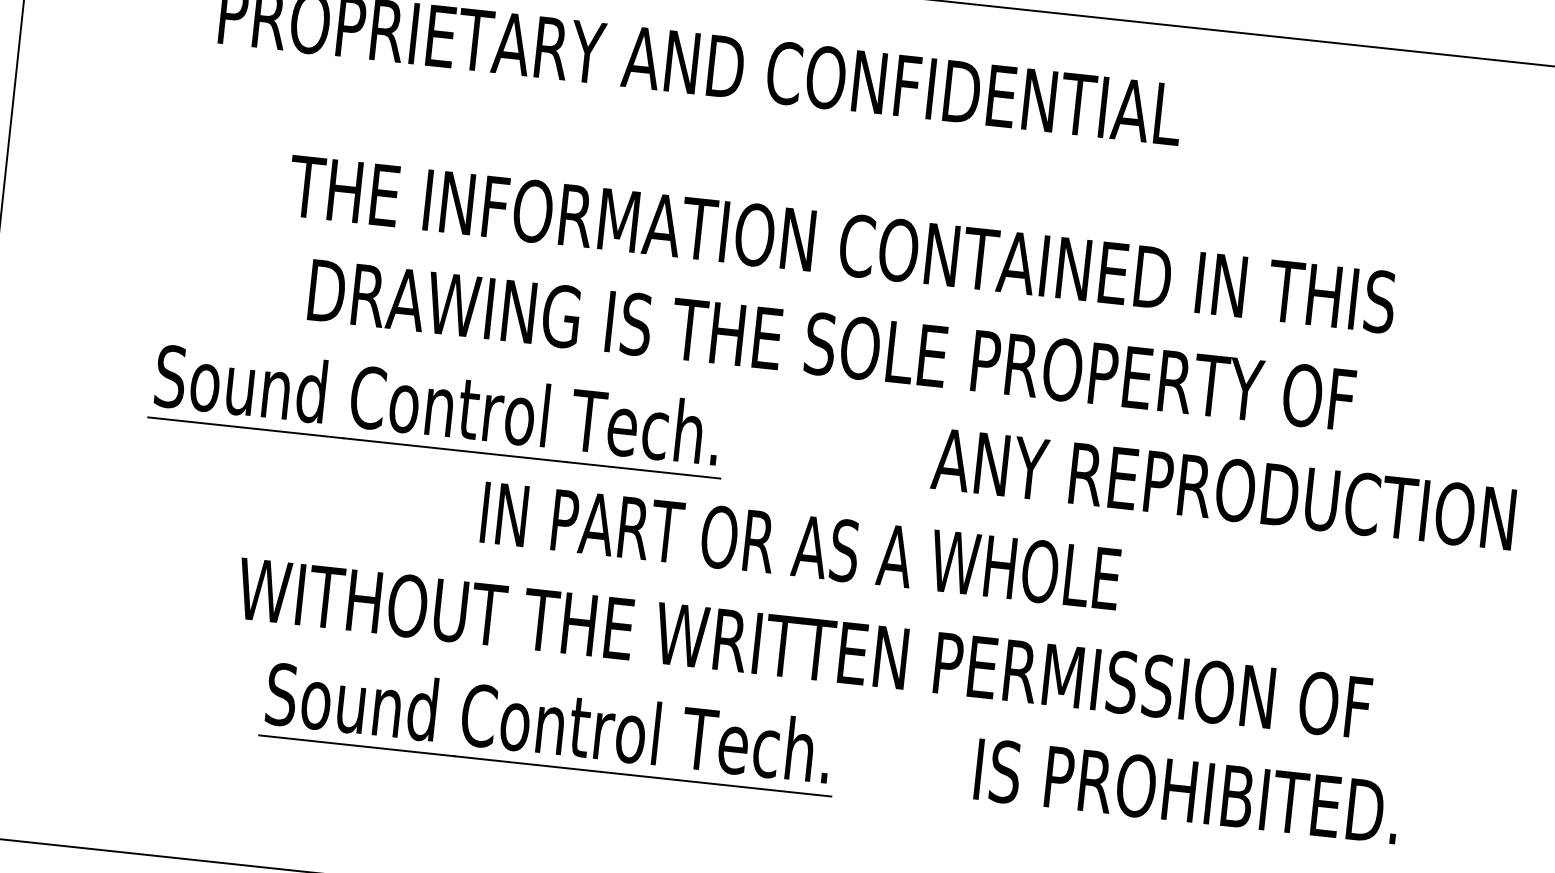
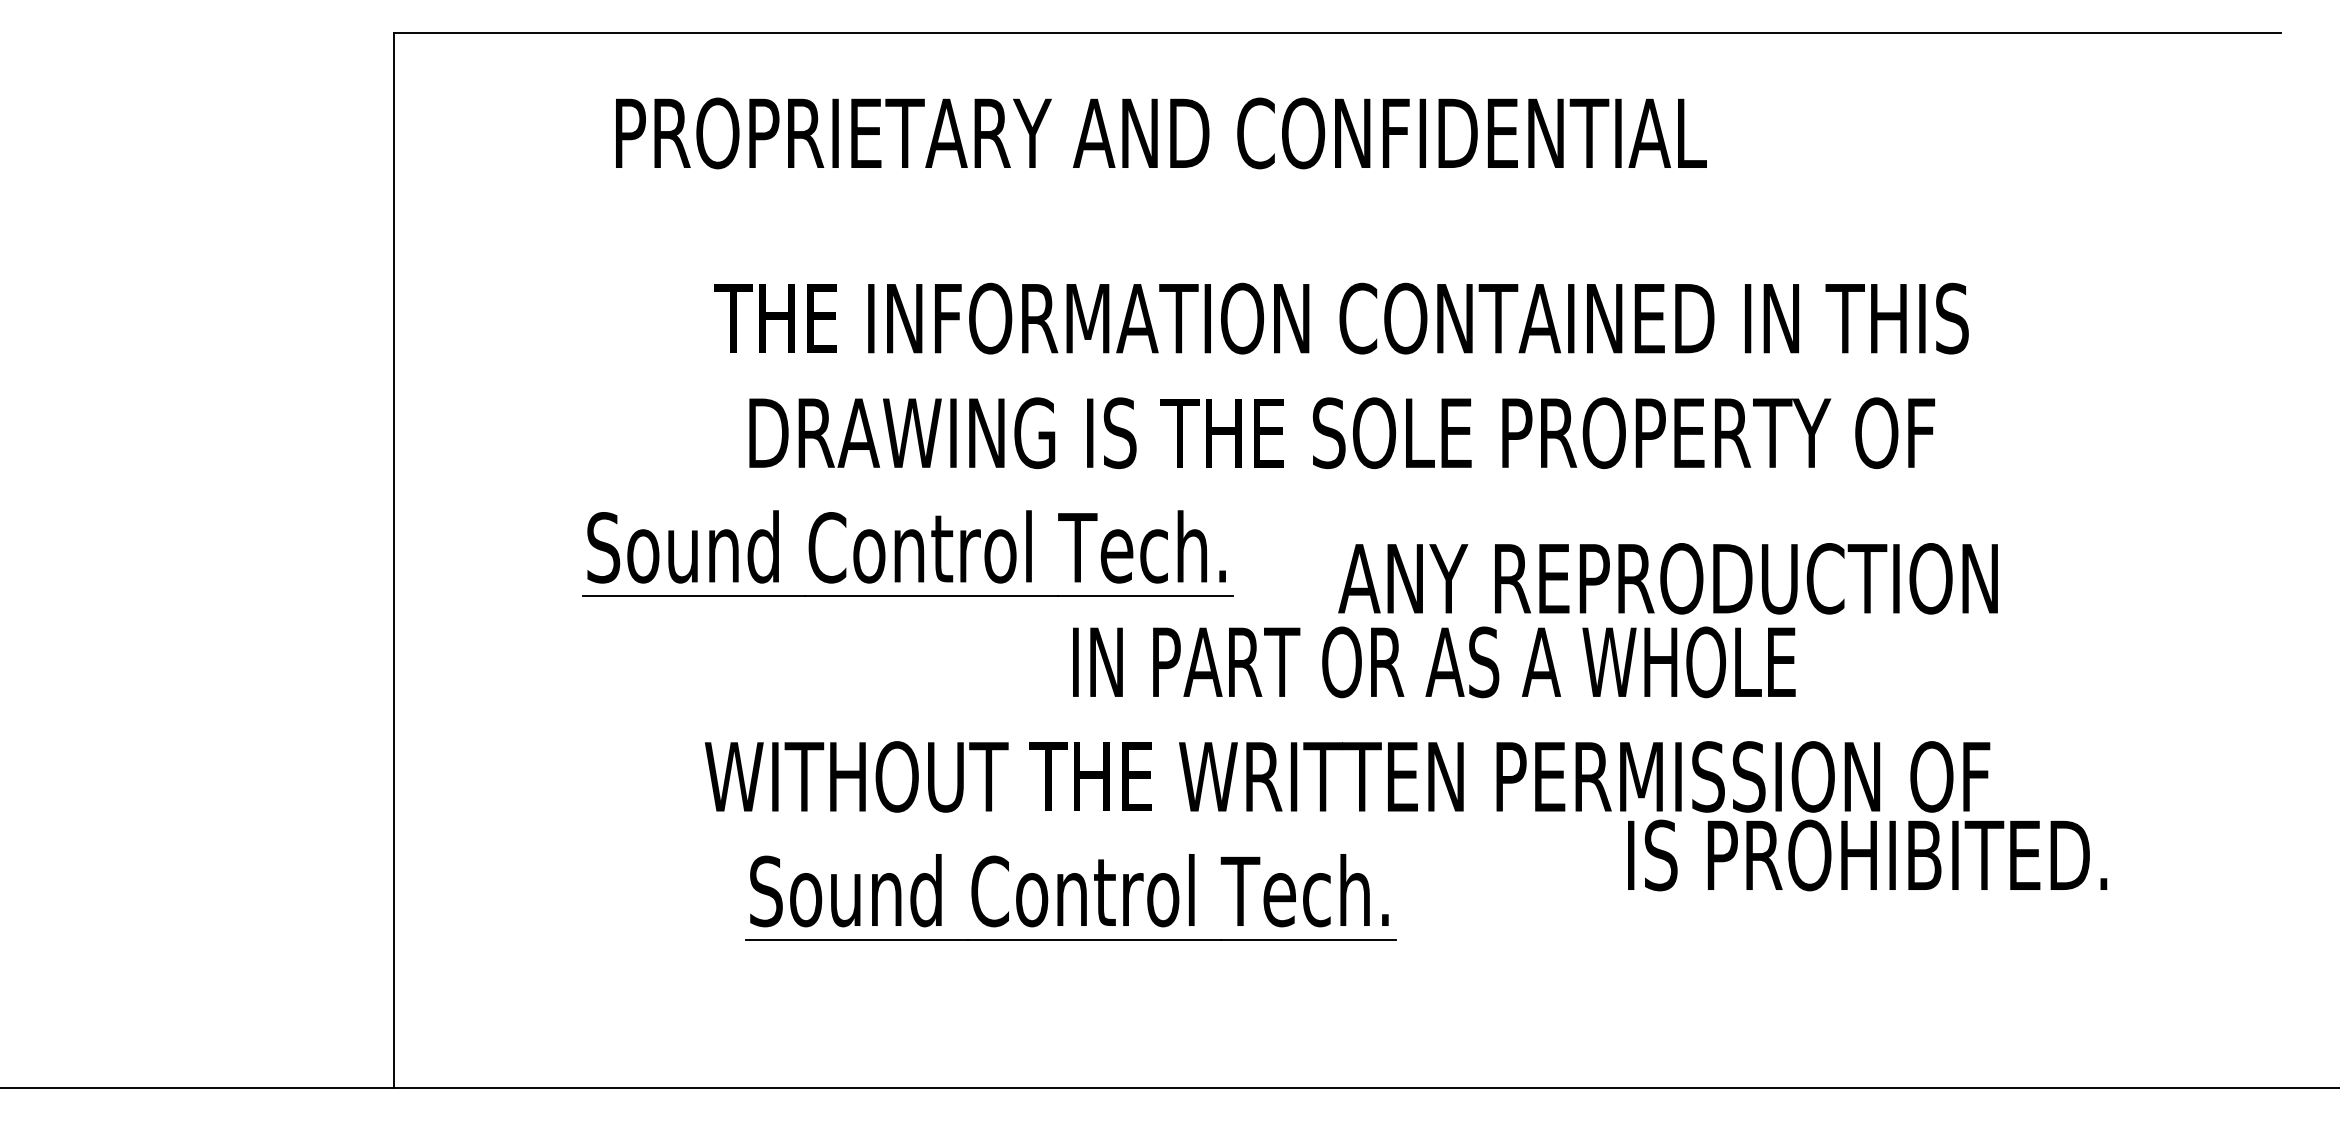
text: (1223, 488) -> (1667, 578), moved
text: (801, 546) -> (1434, 662), moved
text: (1187, 791) -> (1867, 855), moved

